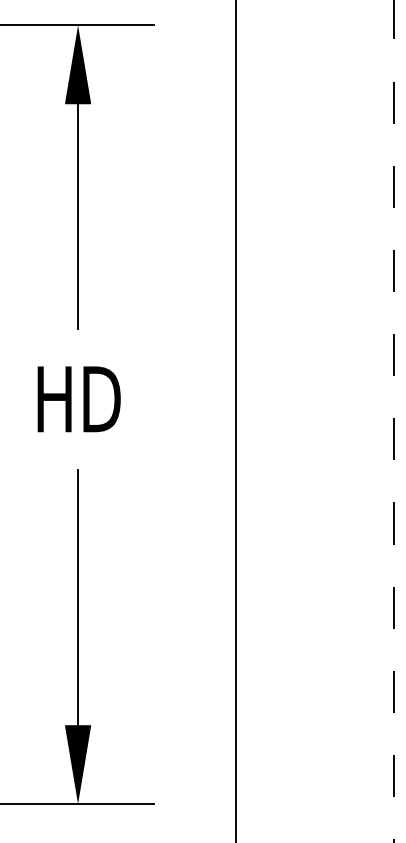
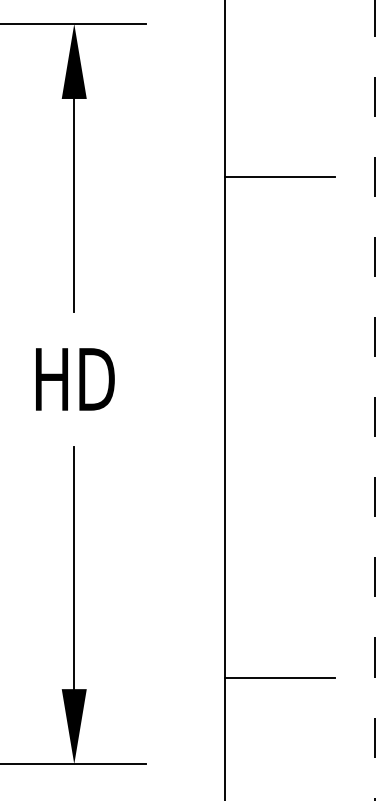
line: (293, 186) -> (279, 177), added
line: (293, 712) -> (279, 677), added

